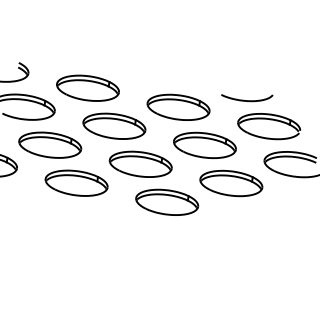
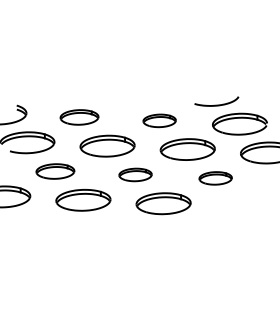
part: (87, 88) -> (79, 117), size x0.7
part: (178, 107) -> (159, 120), size x0.6
part: (50, 145) -> (55, 171), size x0.7
part: (140, 163) -> (135, 174), size x0.6
part: (230, 183) -> (215, 178), size x0.6

